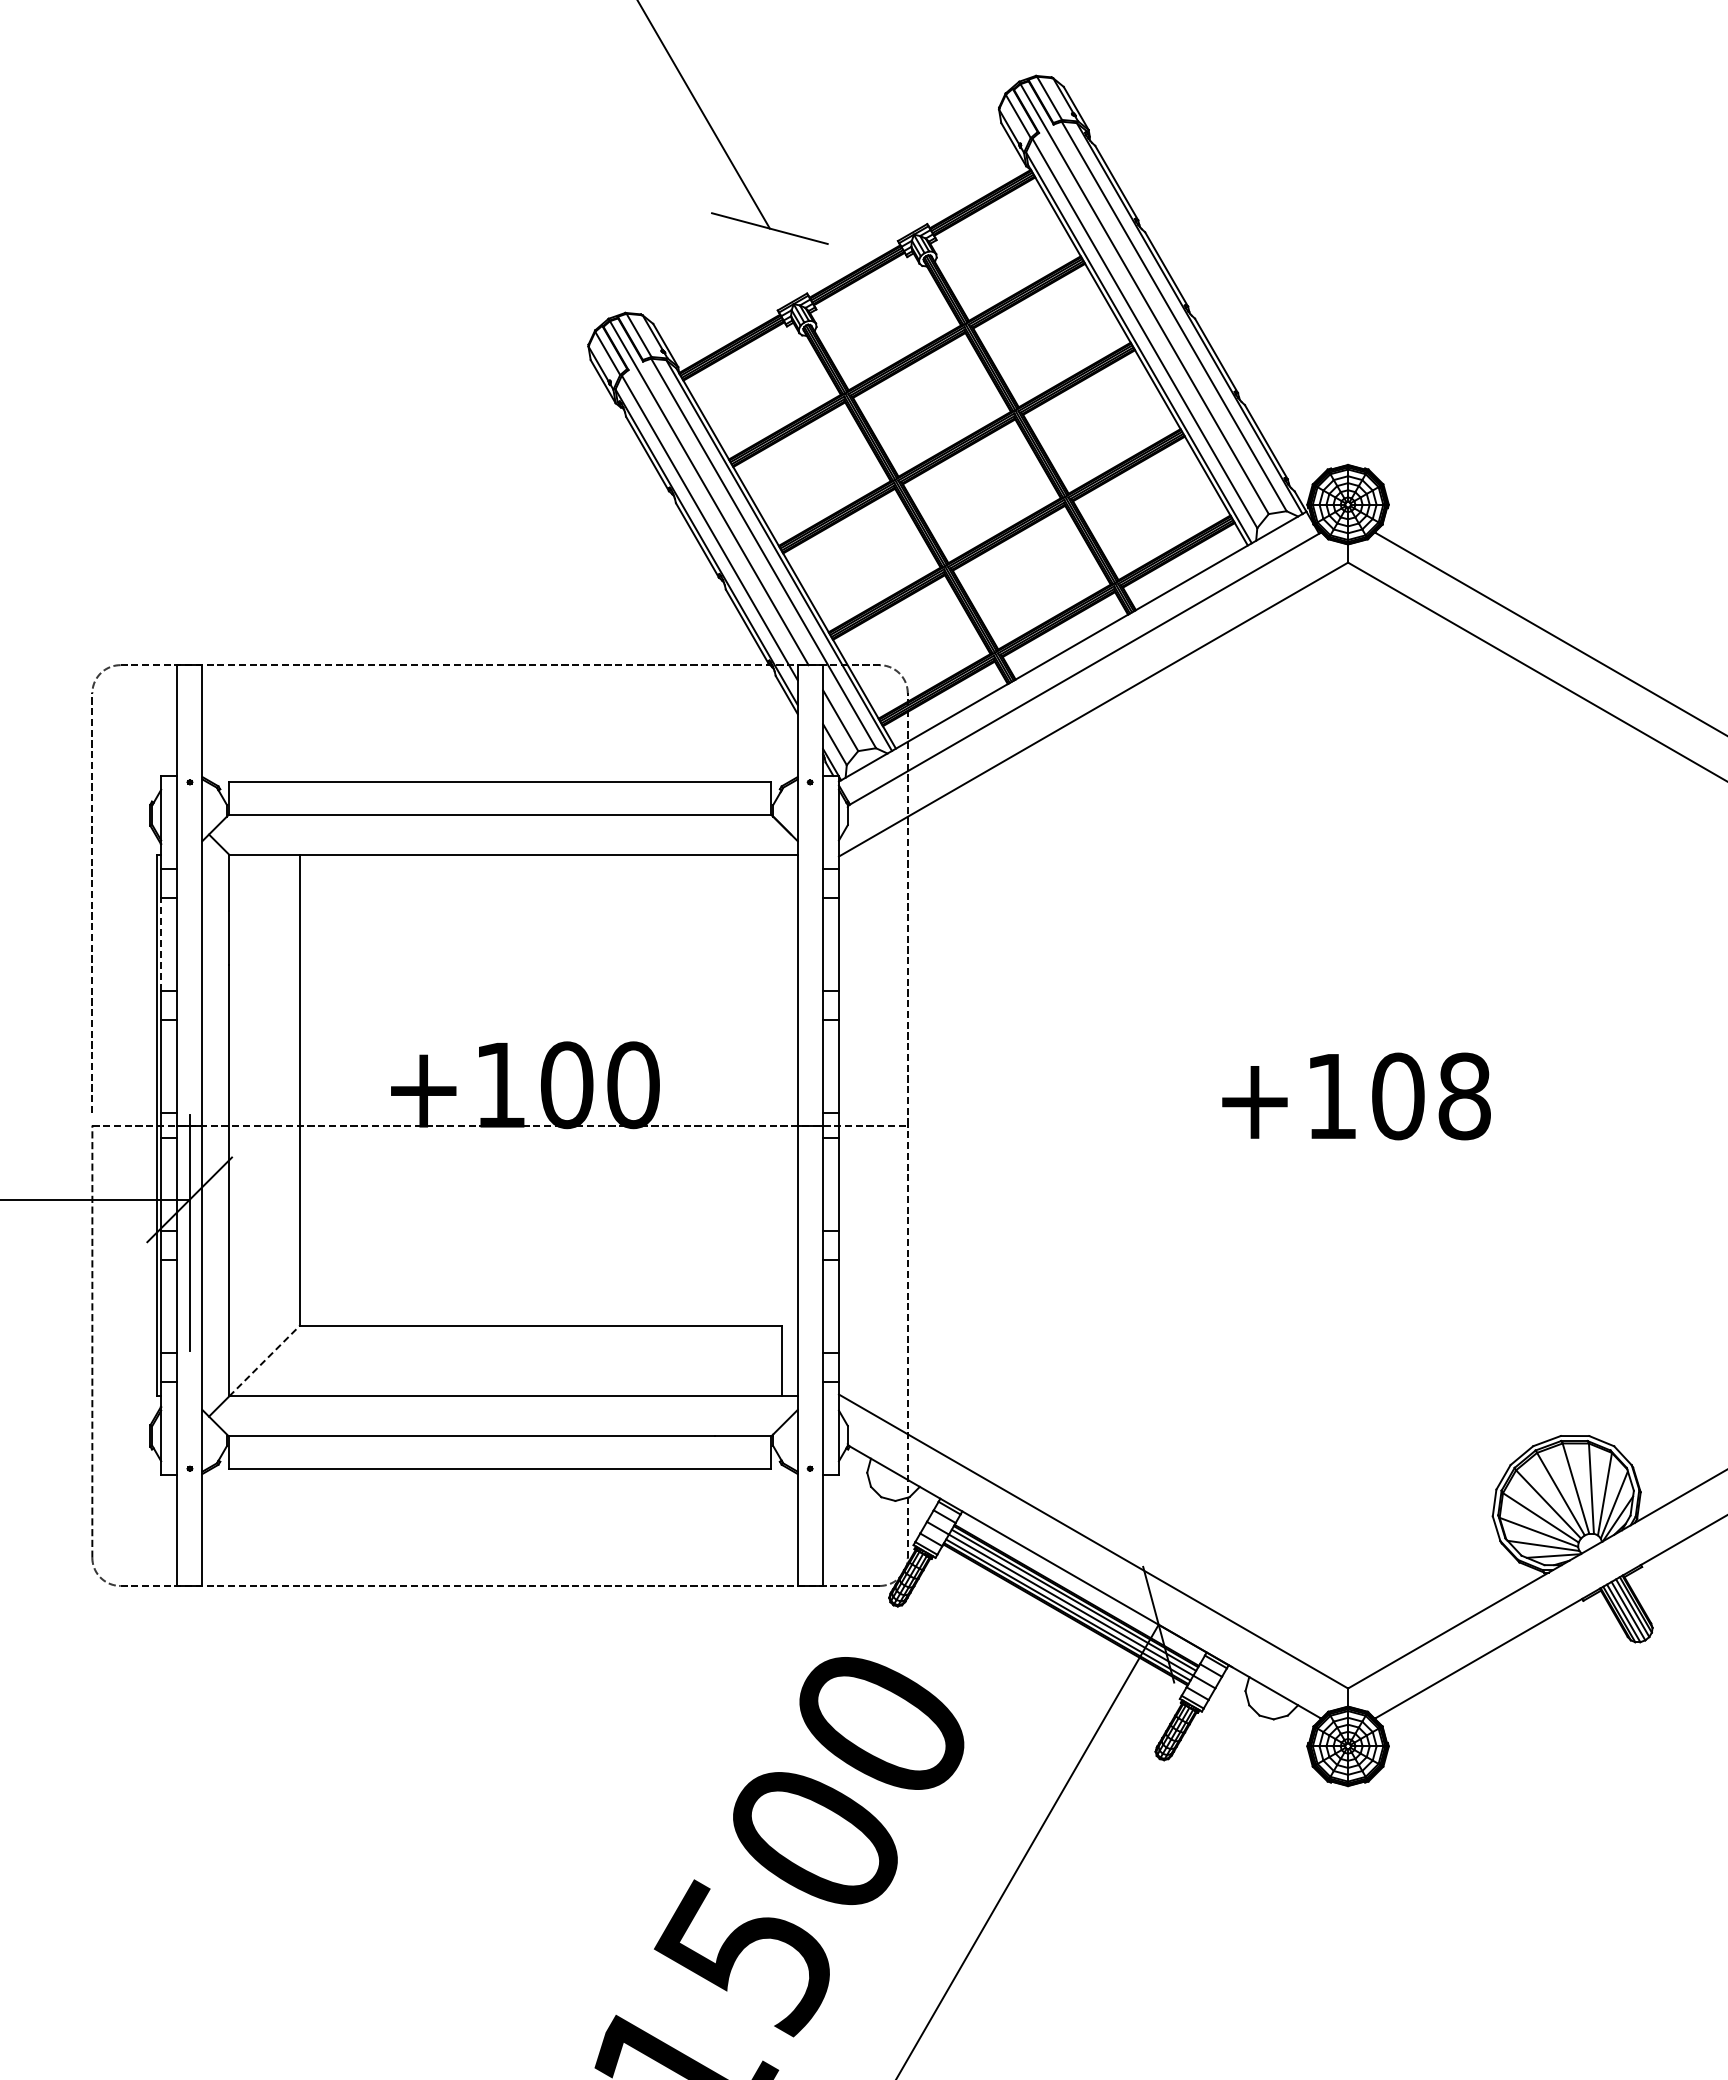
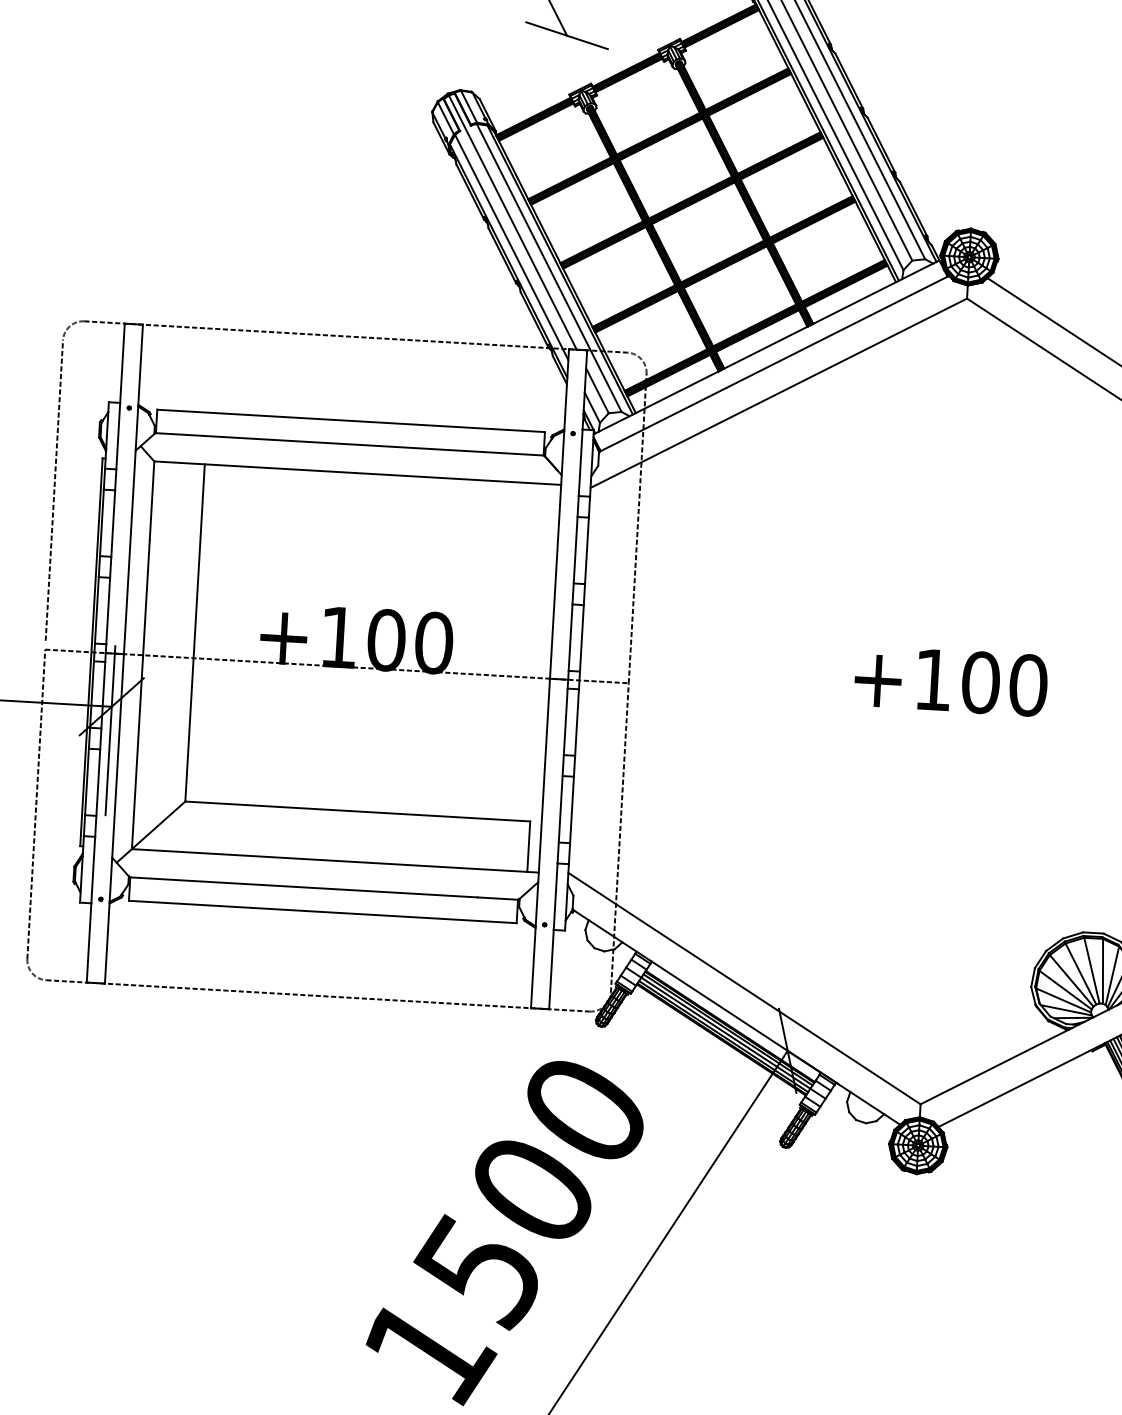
line: (161, 944) -> (102, 522), dashed -> solid
text: (1464, 1096) -> (1028, 685), +108 -> +100
line: (264, 1361) -> (158, 825), dashed -> solid

